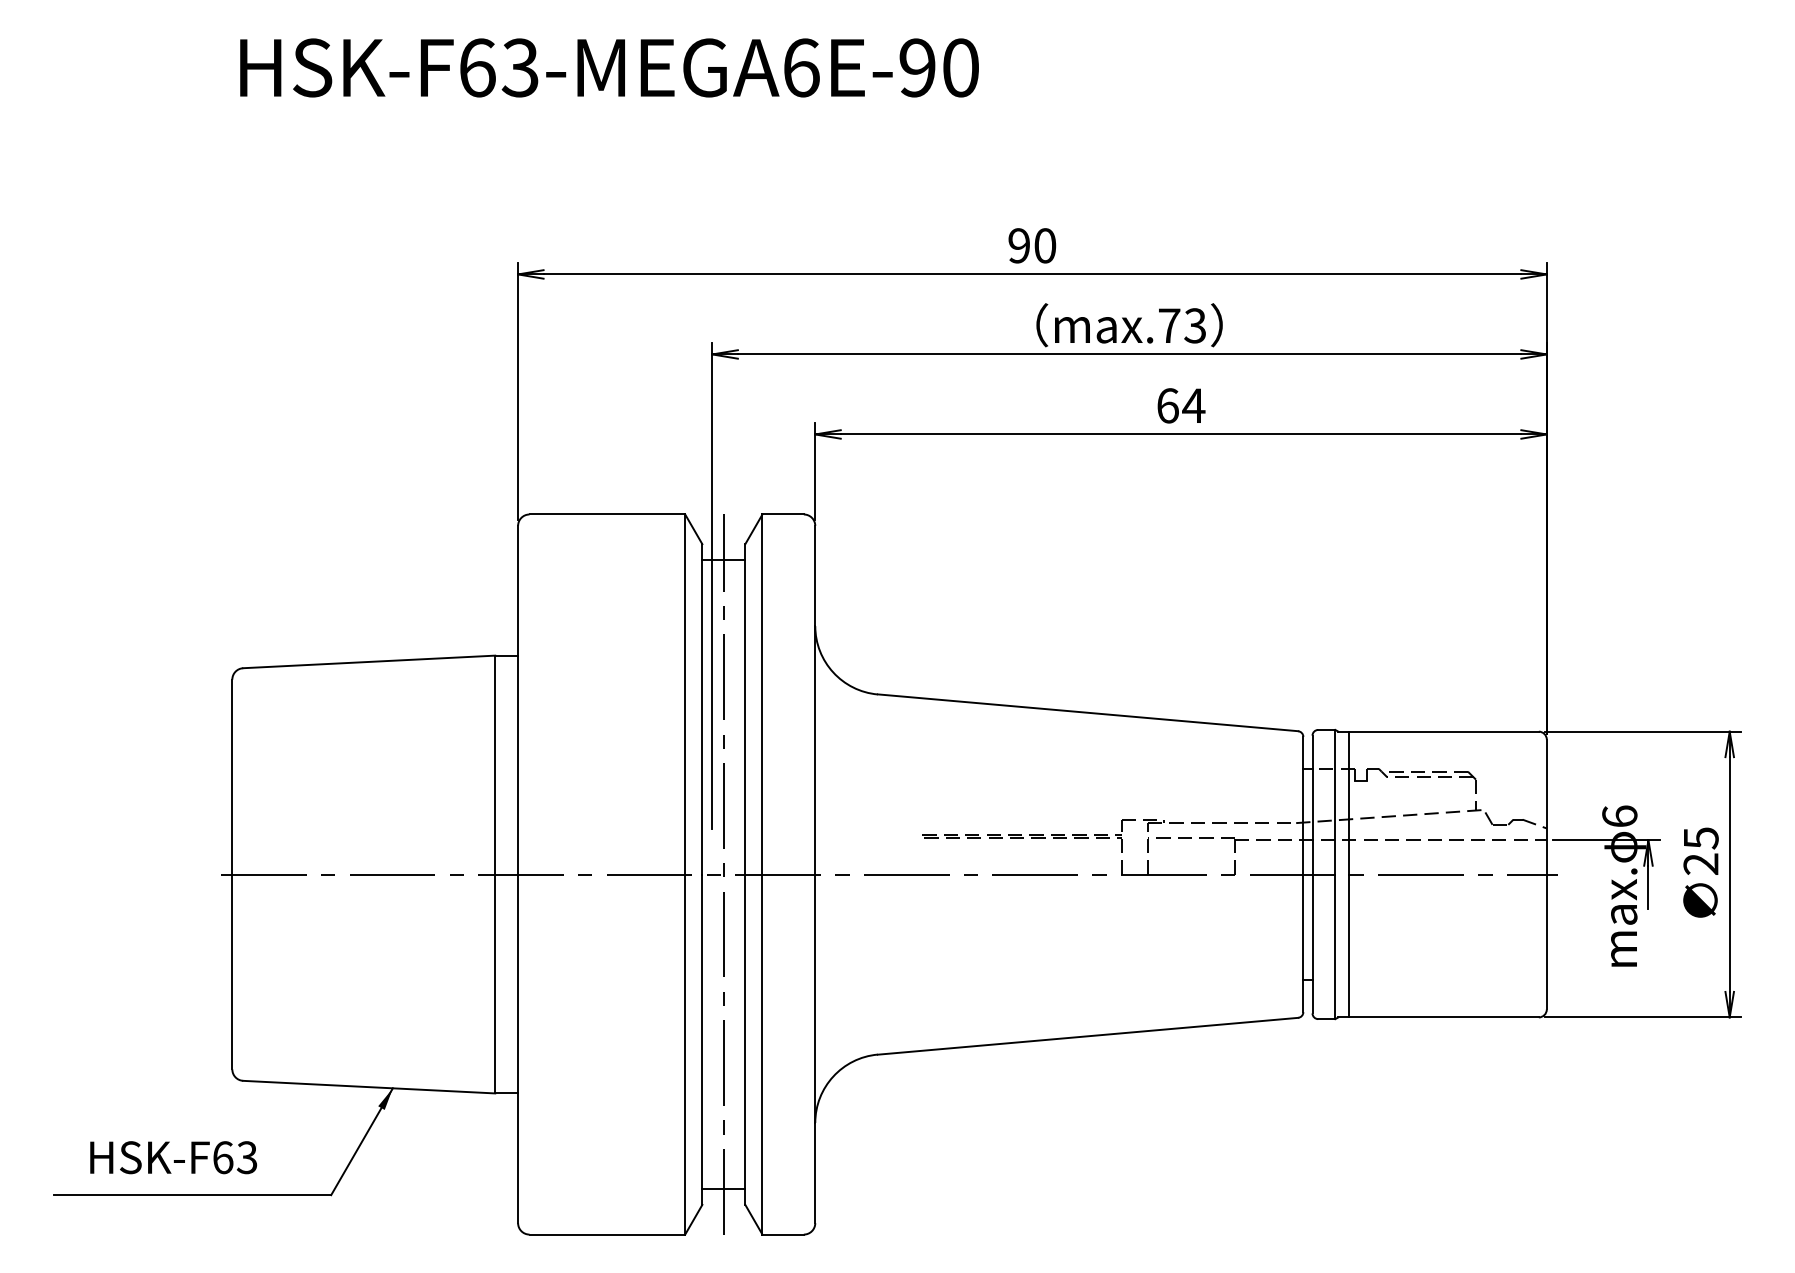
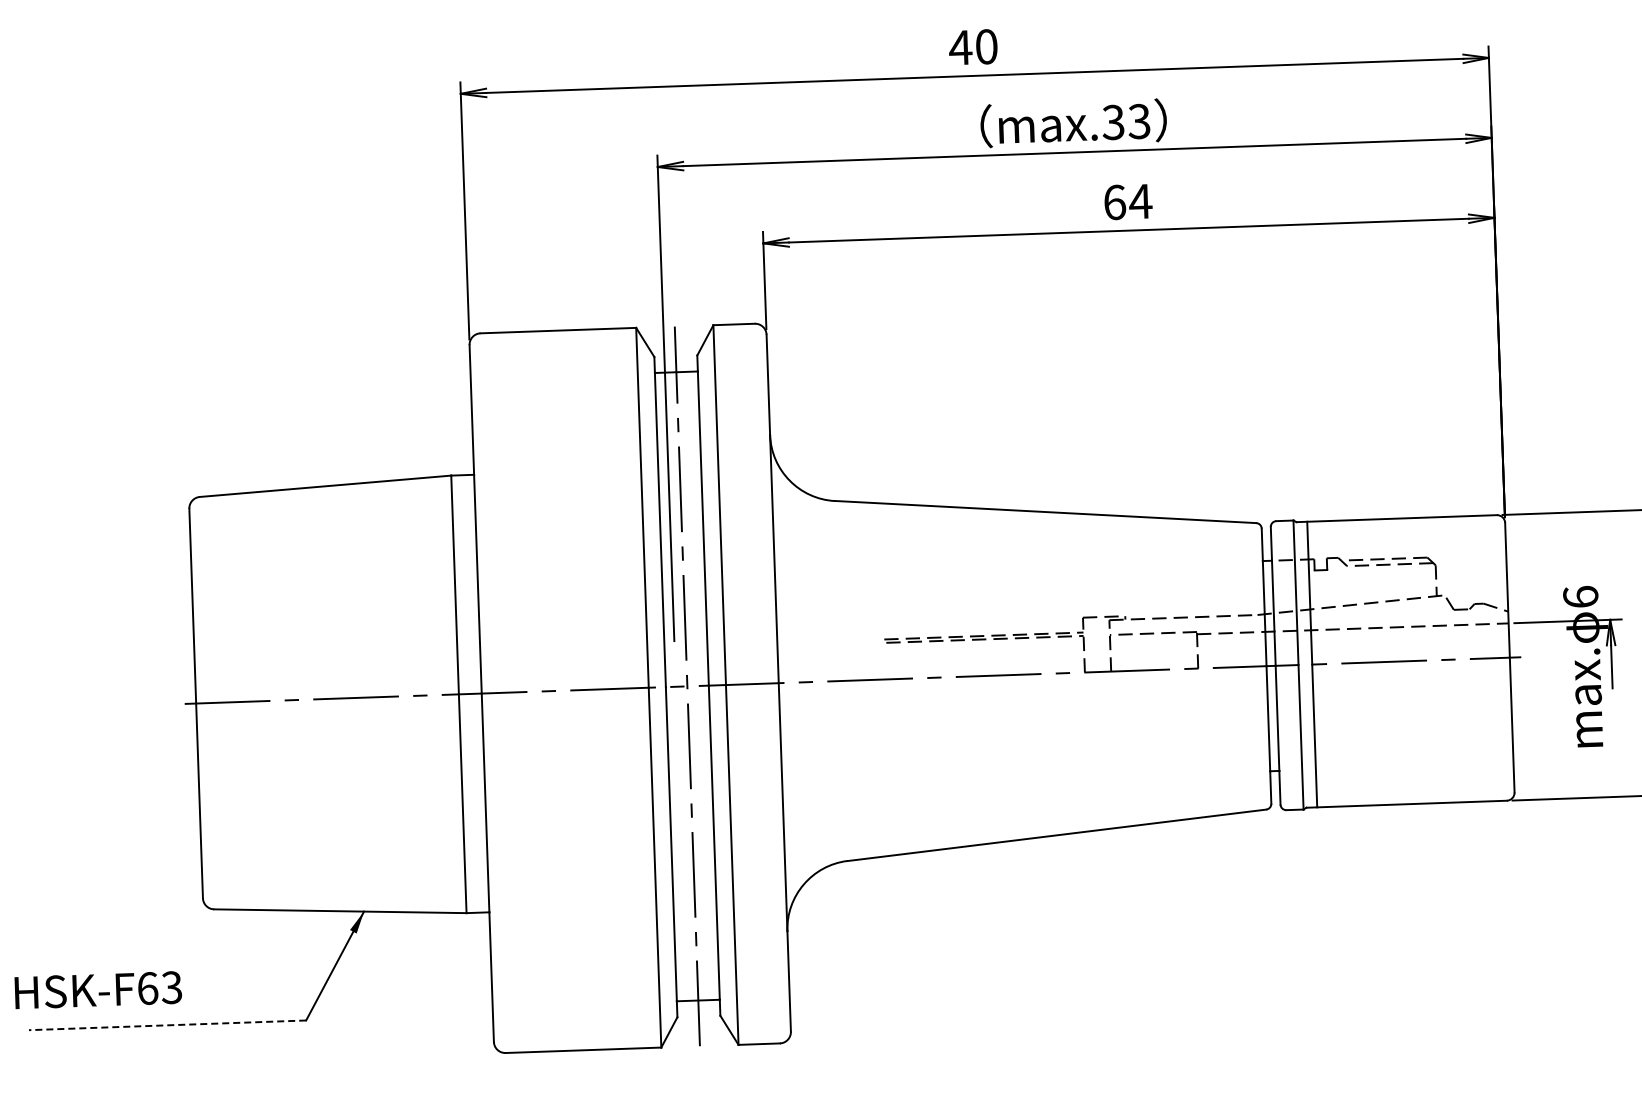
text: (1018, 245) -> (959, 47), 90 -> 40
text: (1169, 325) -> (1113, 122), max.73 -> max.33
text: (173, 1157) -> (98, 990), moved
line: (192, 1195) -> (167, 1025), solid -> dashed

